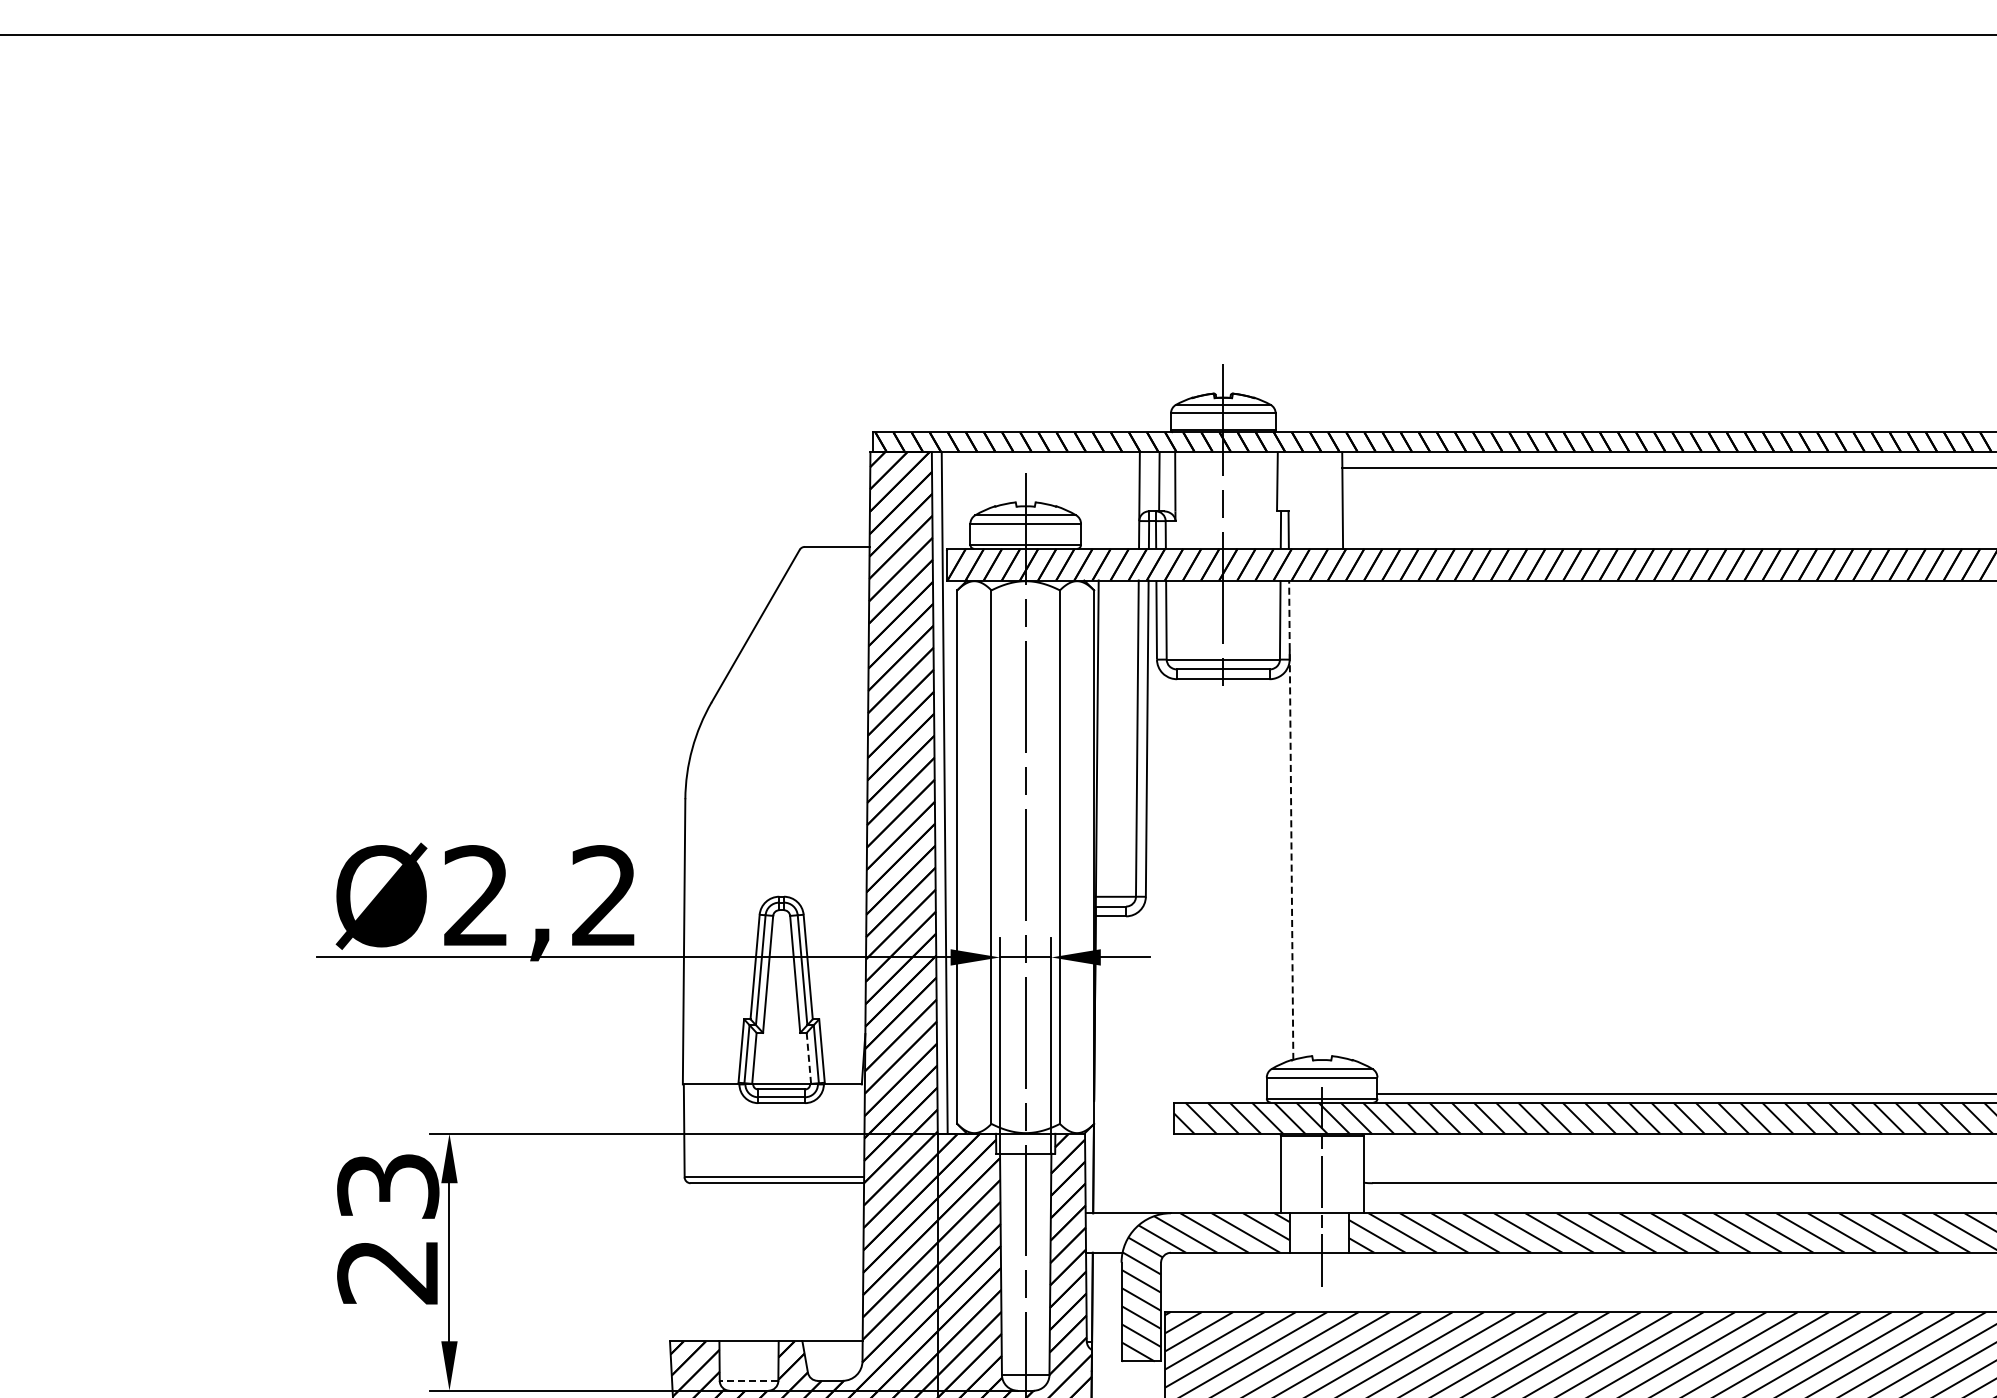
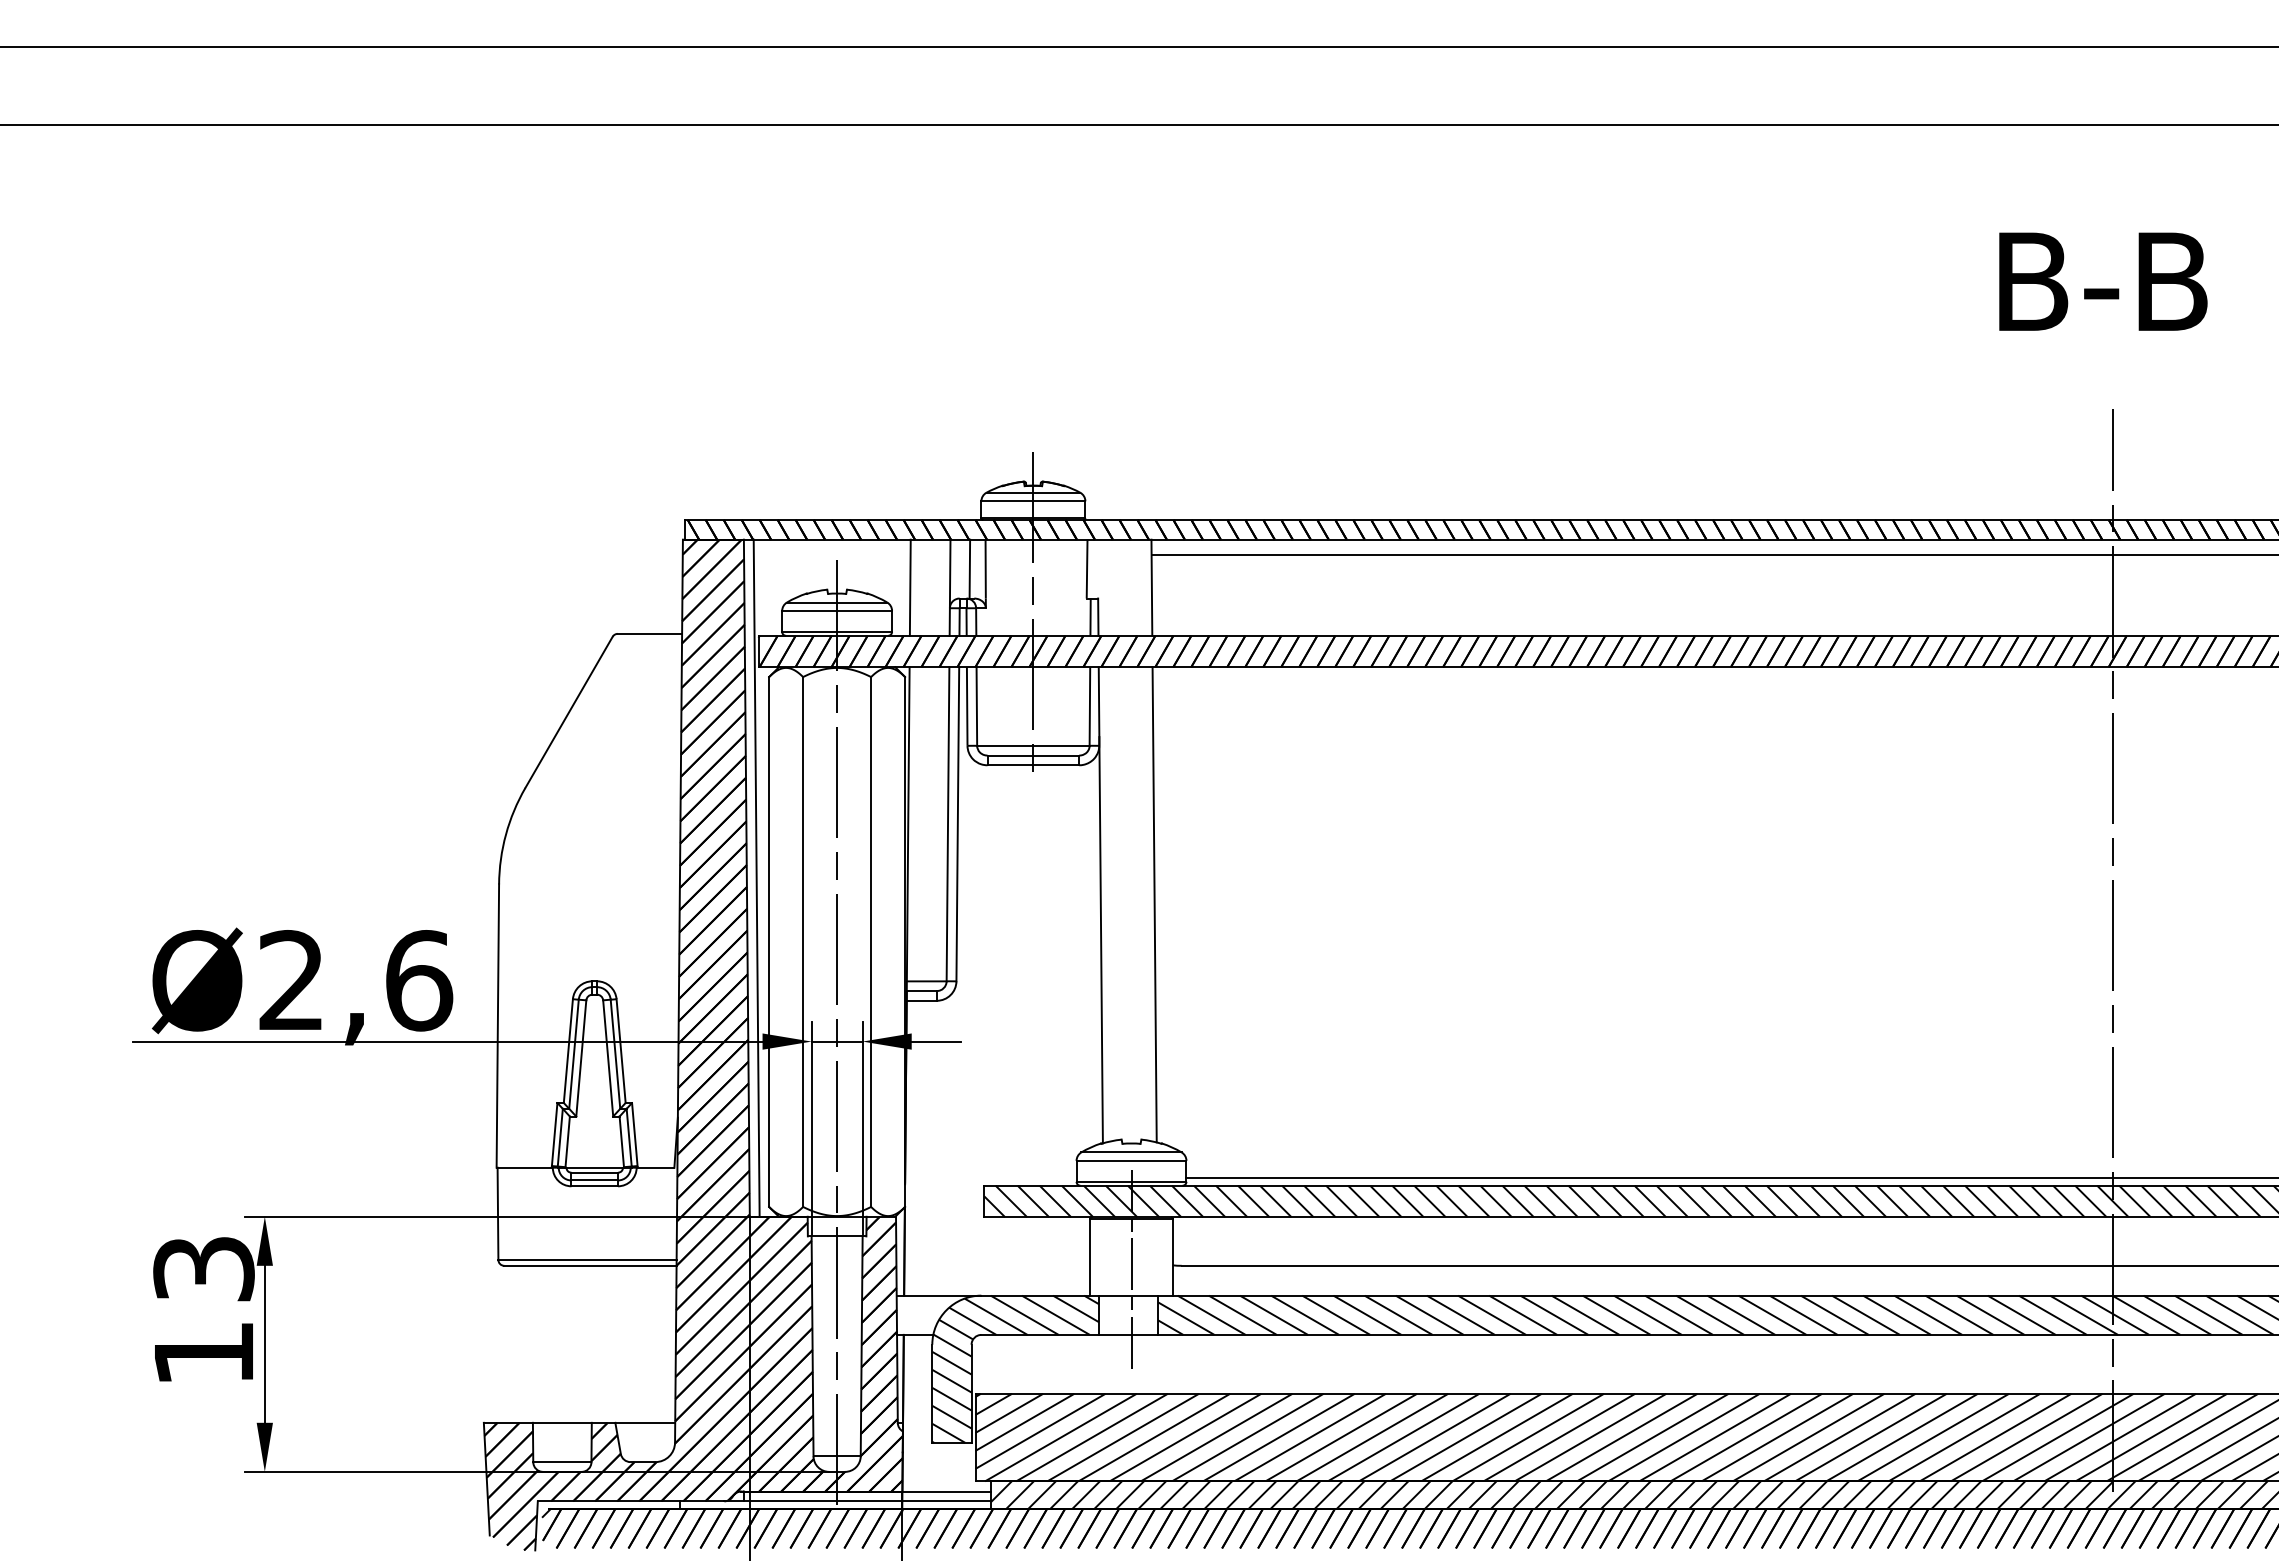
line: (1098, 500) -> (909, 587), added
line: (1290, 819) -> (1100, 904), dashed -> solid
line: (1345, 819) -> (1154, 904), added
text: (605, 895) -> (419, 980), Ø2,2 -> Ø2,6
line: (808, 1058) -> (621, 1141), dashed -> solid
text: (386, 1272) -> (202, 1354), 23 -> 13
line: (748, 1381) -> (561, 1462), dashed -> solid

